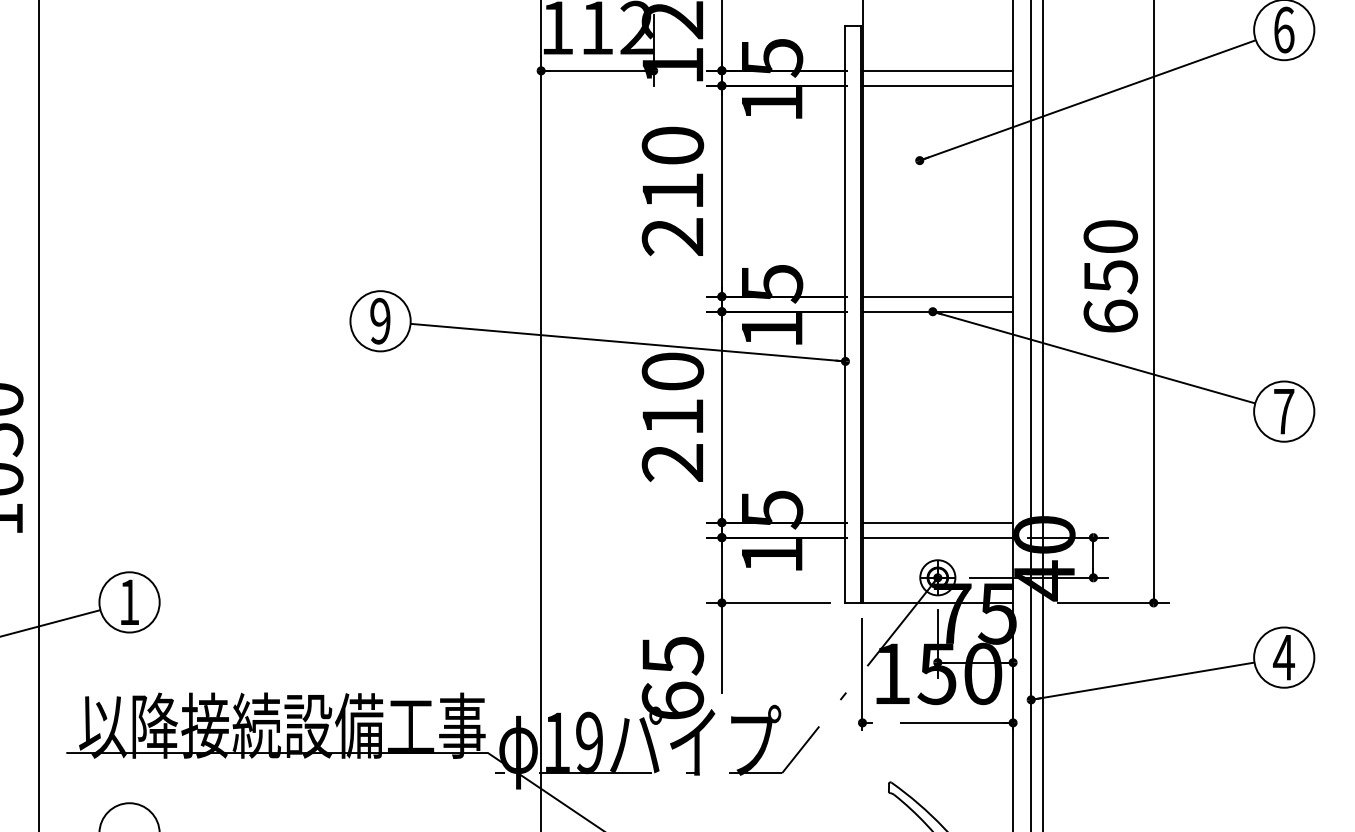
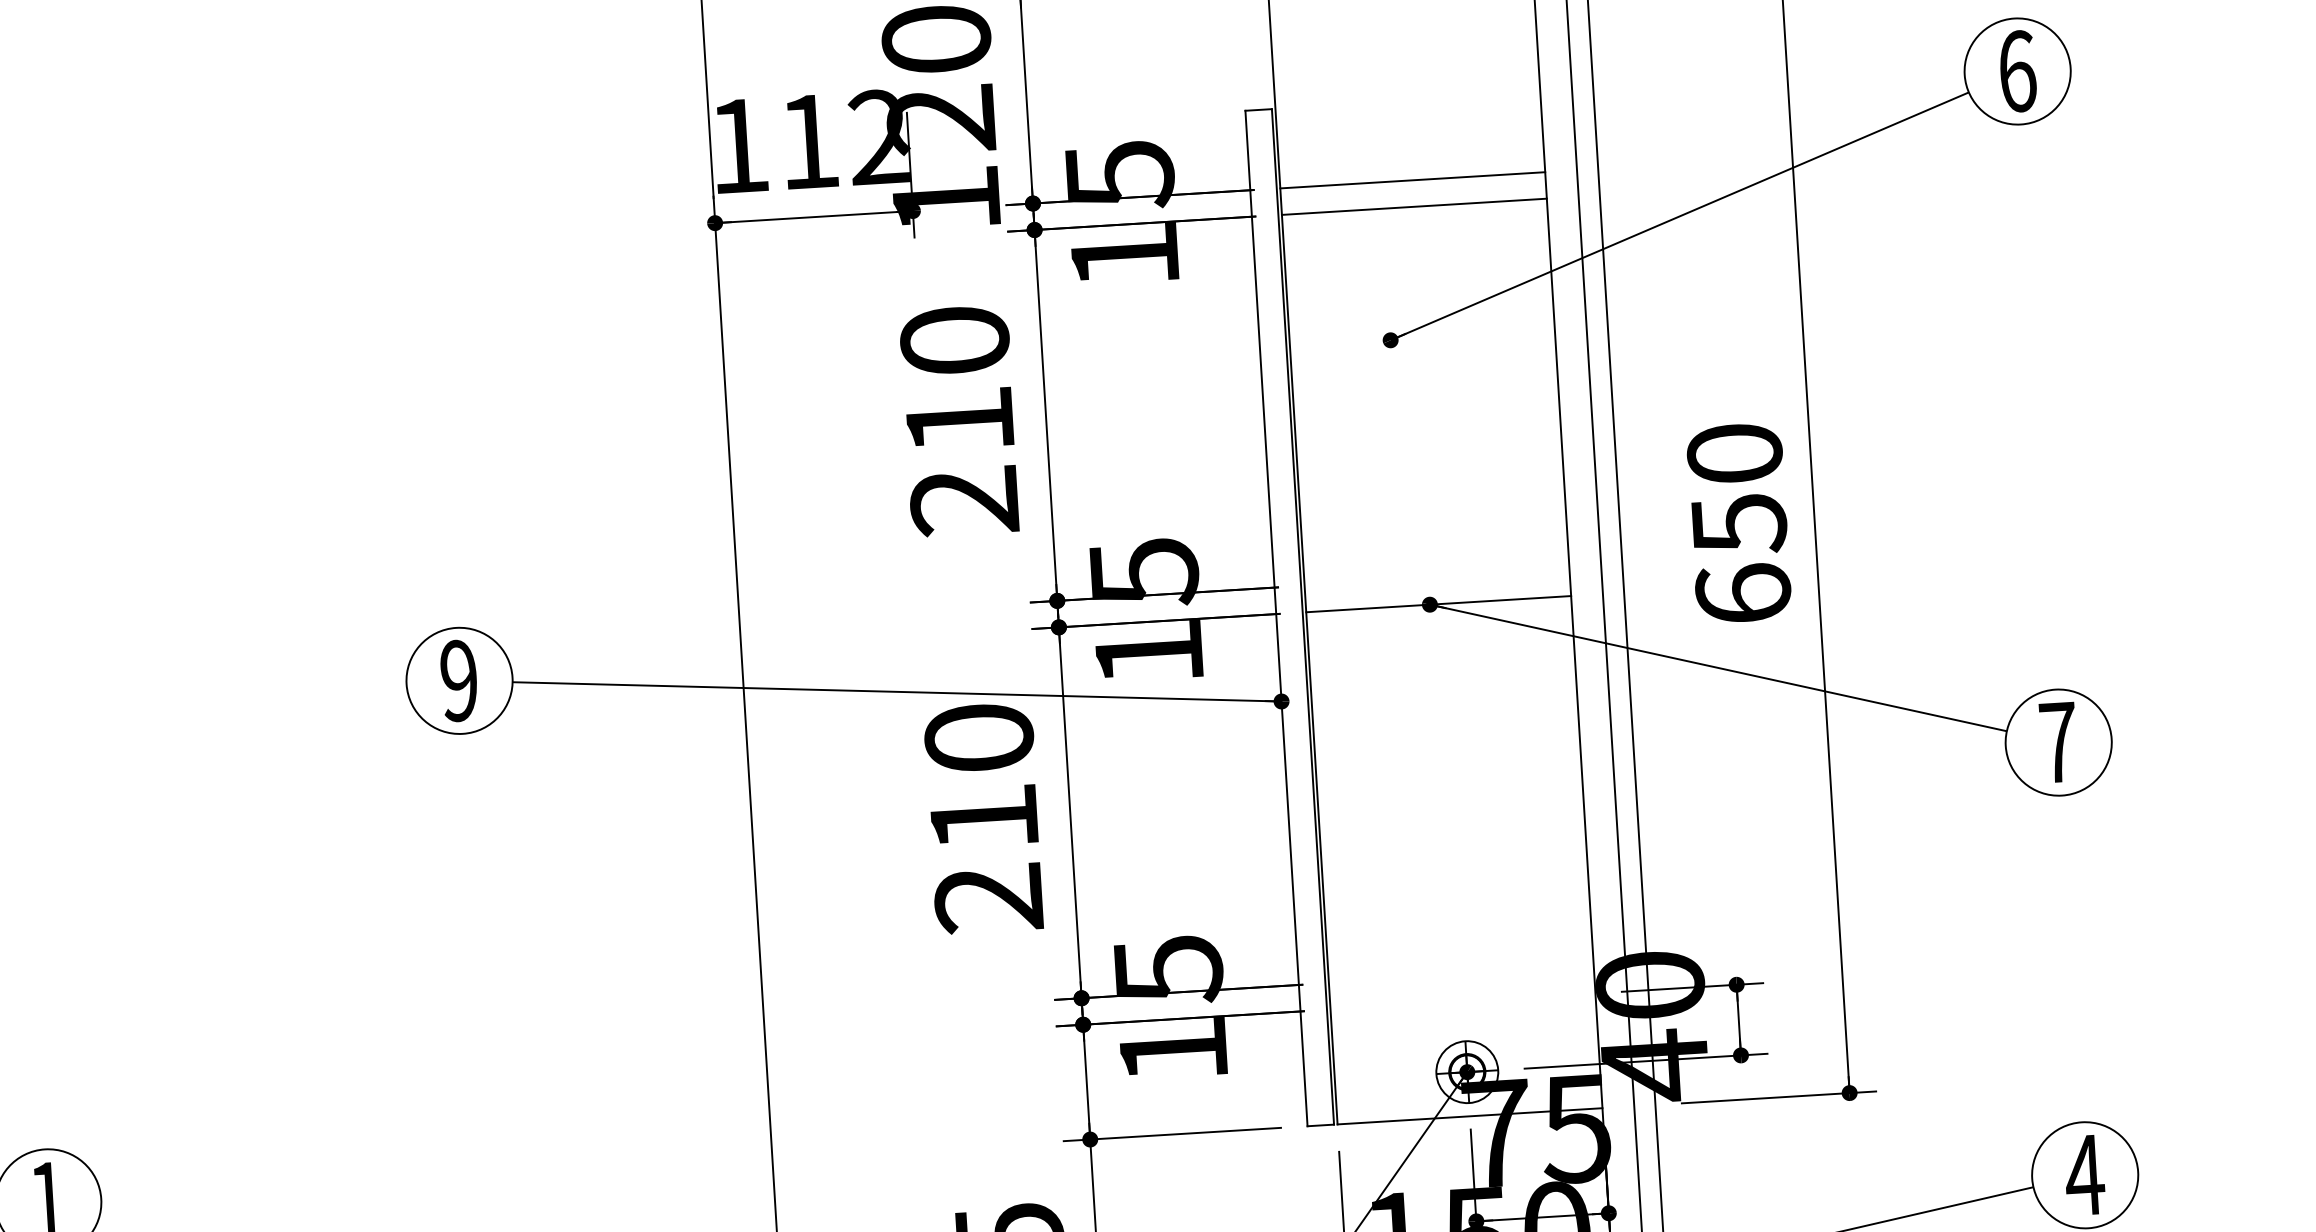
line: (937, 296) -> (1436, 577), removed
line: (937, 522) -> (1460, 974), removed
line: (937, 537) -> (1462, 1001), removed

